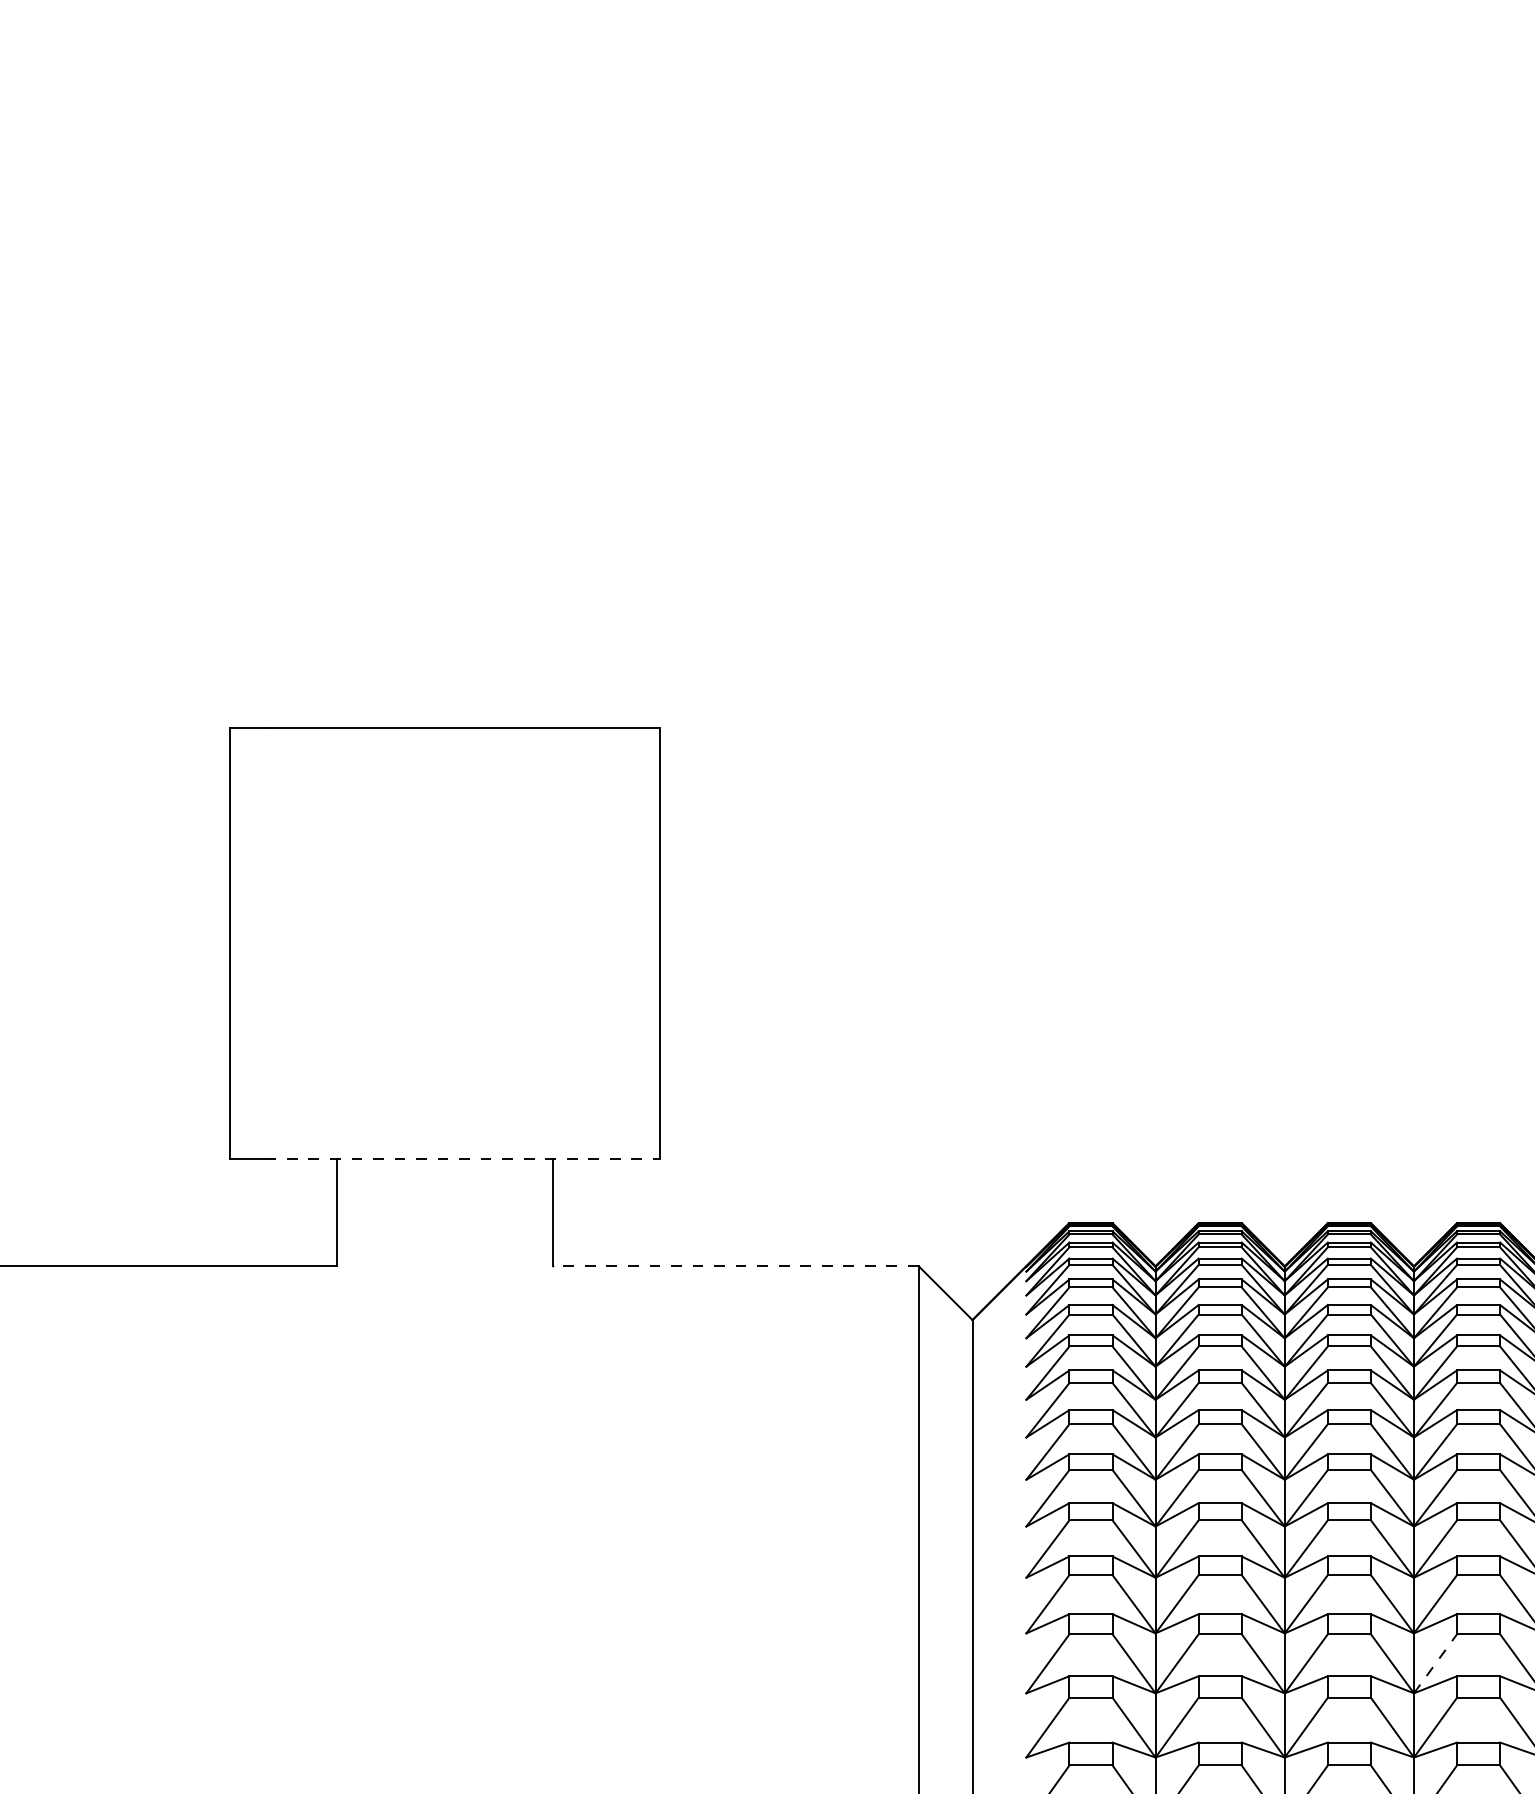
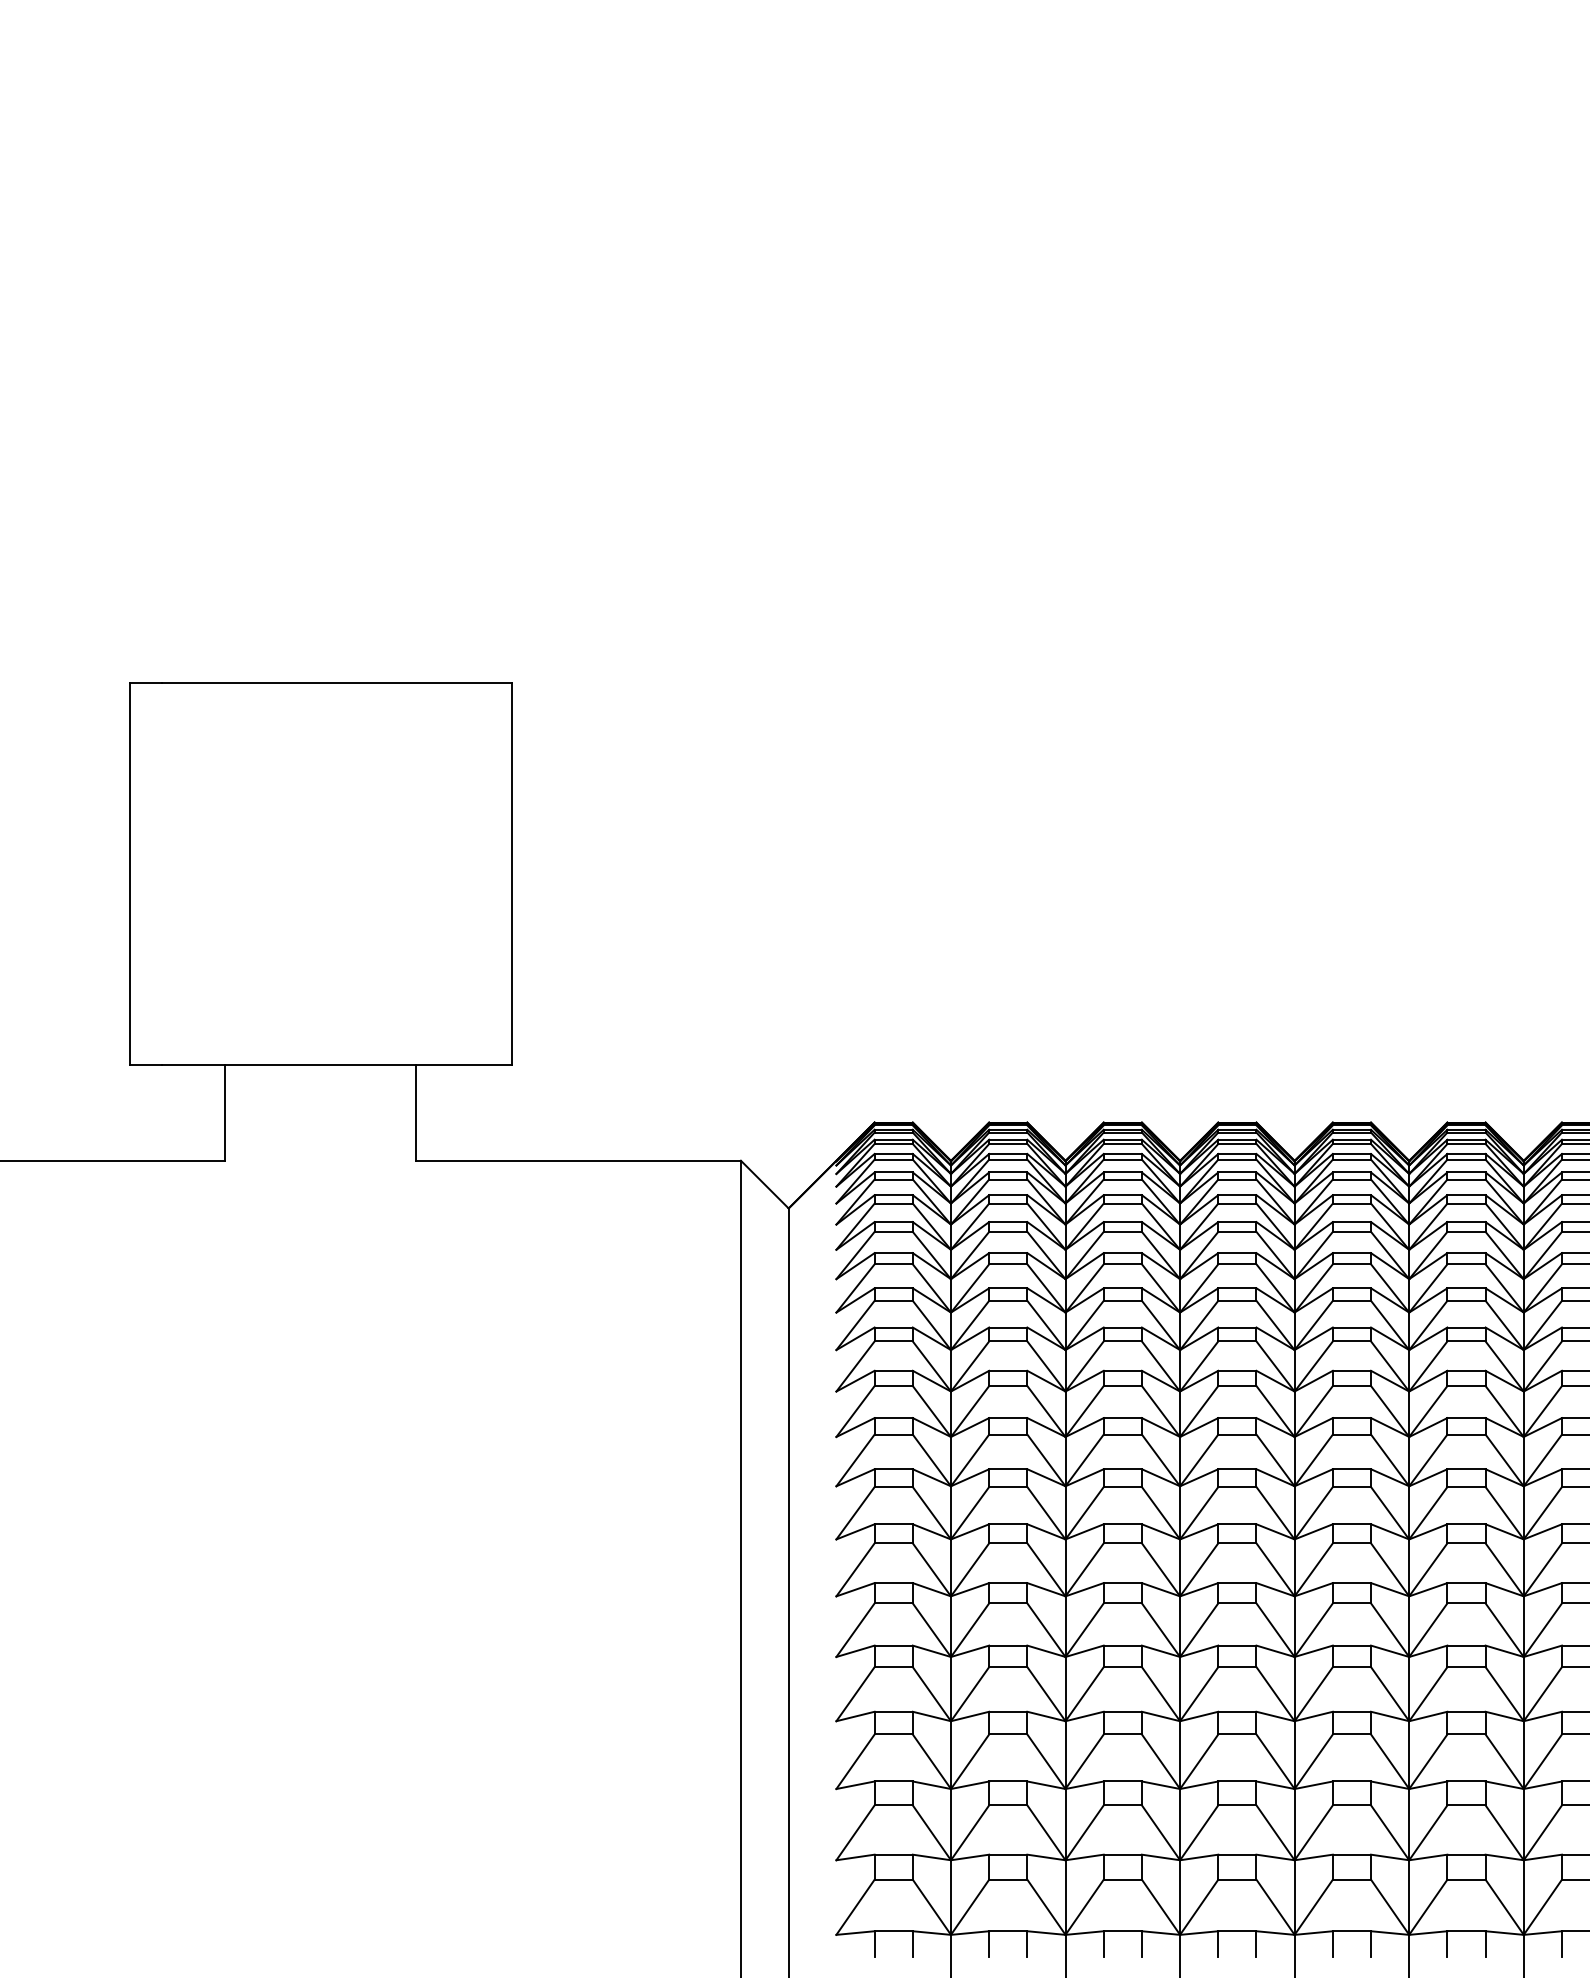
line: (463, 1158) -> (337, 1065), dashed -> solid
line: (735, 1265) -> (578, 1160), dashed -> solid
line: (1435, 1662) -> (1199, 1512), dashed -> solid

